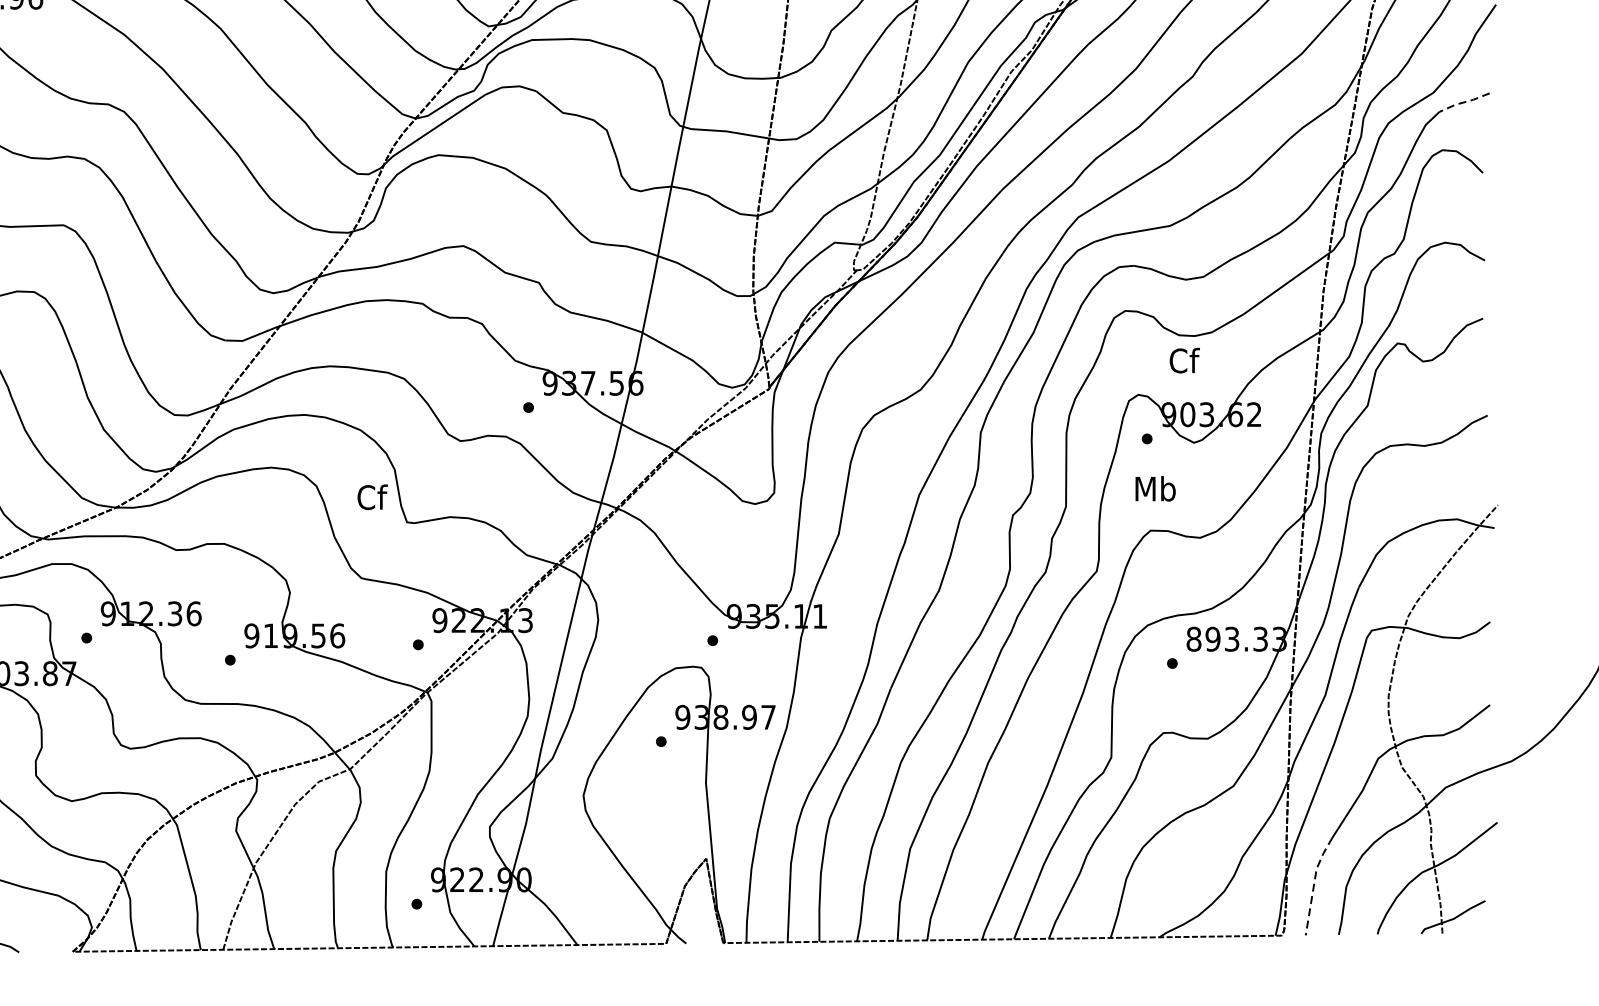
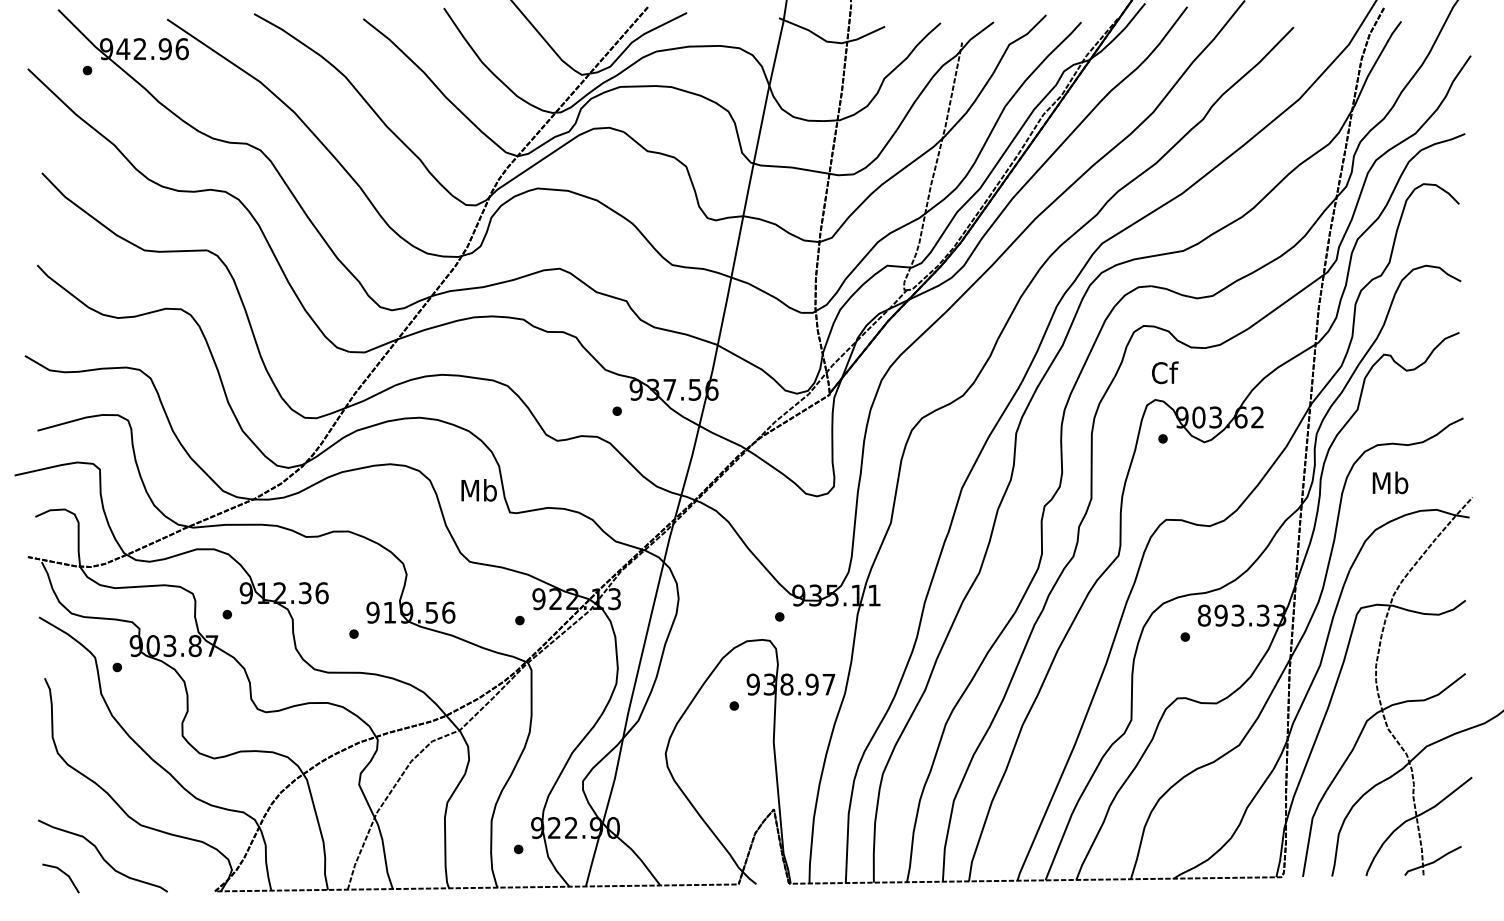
line: (1463, 101) -> (1442, 141), dashed -> solid
text: (1185, 360) -> (1165, 372), moved
text: (1155, 488) -> (1390, 482), moved
text: (371, 497) -> (478, 490), Cf -> Mb
line: (1314, 882) -> (1310, 830), dashed -> solid

